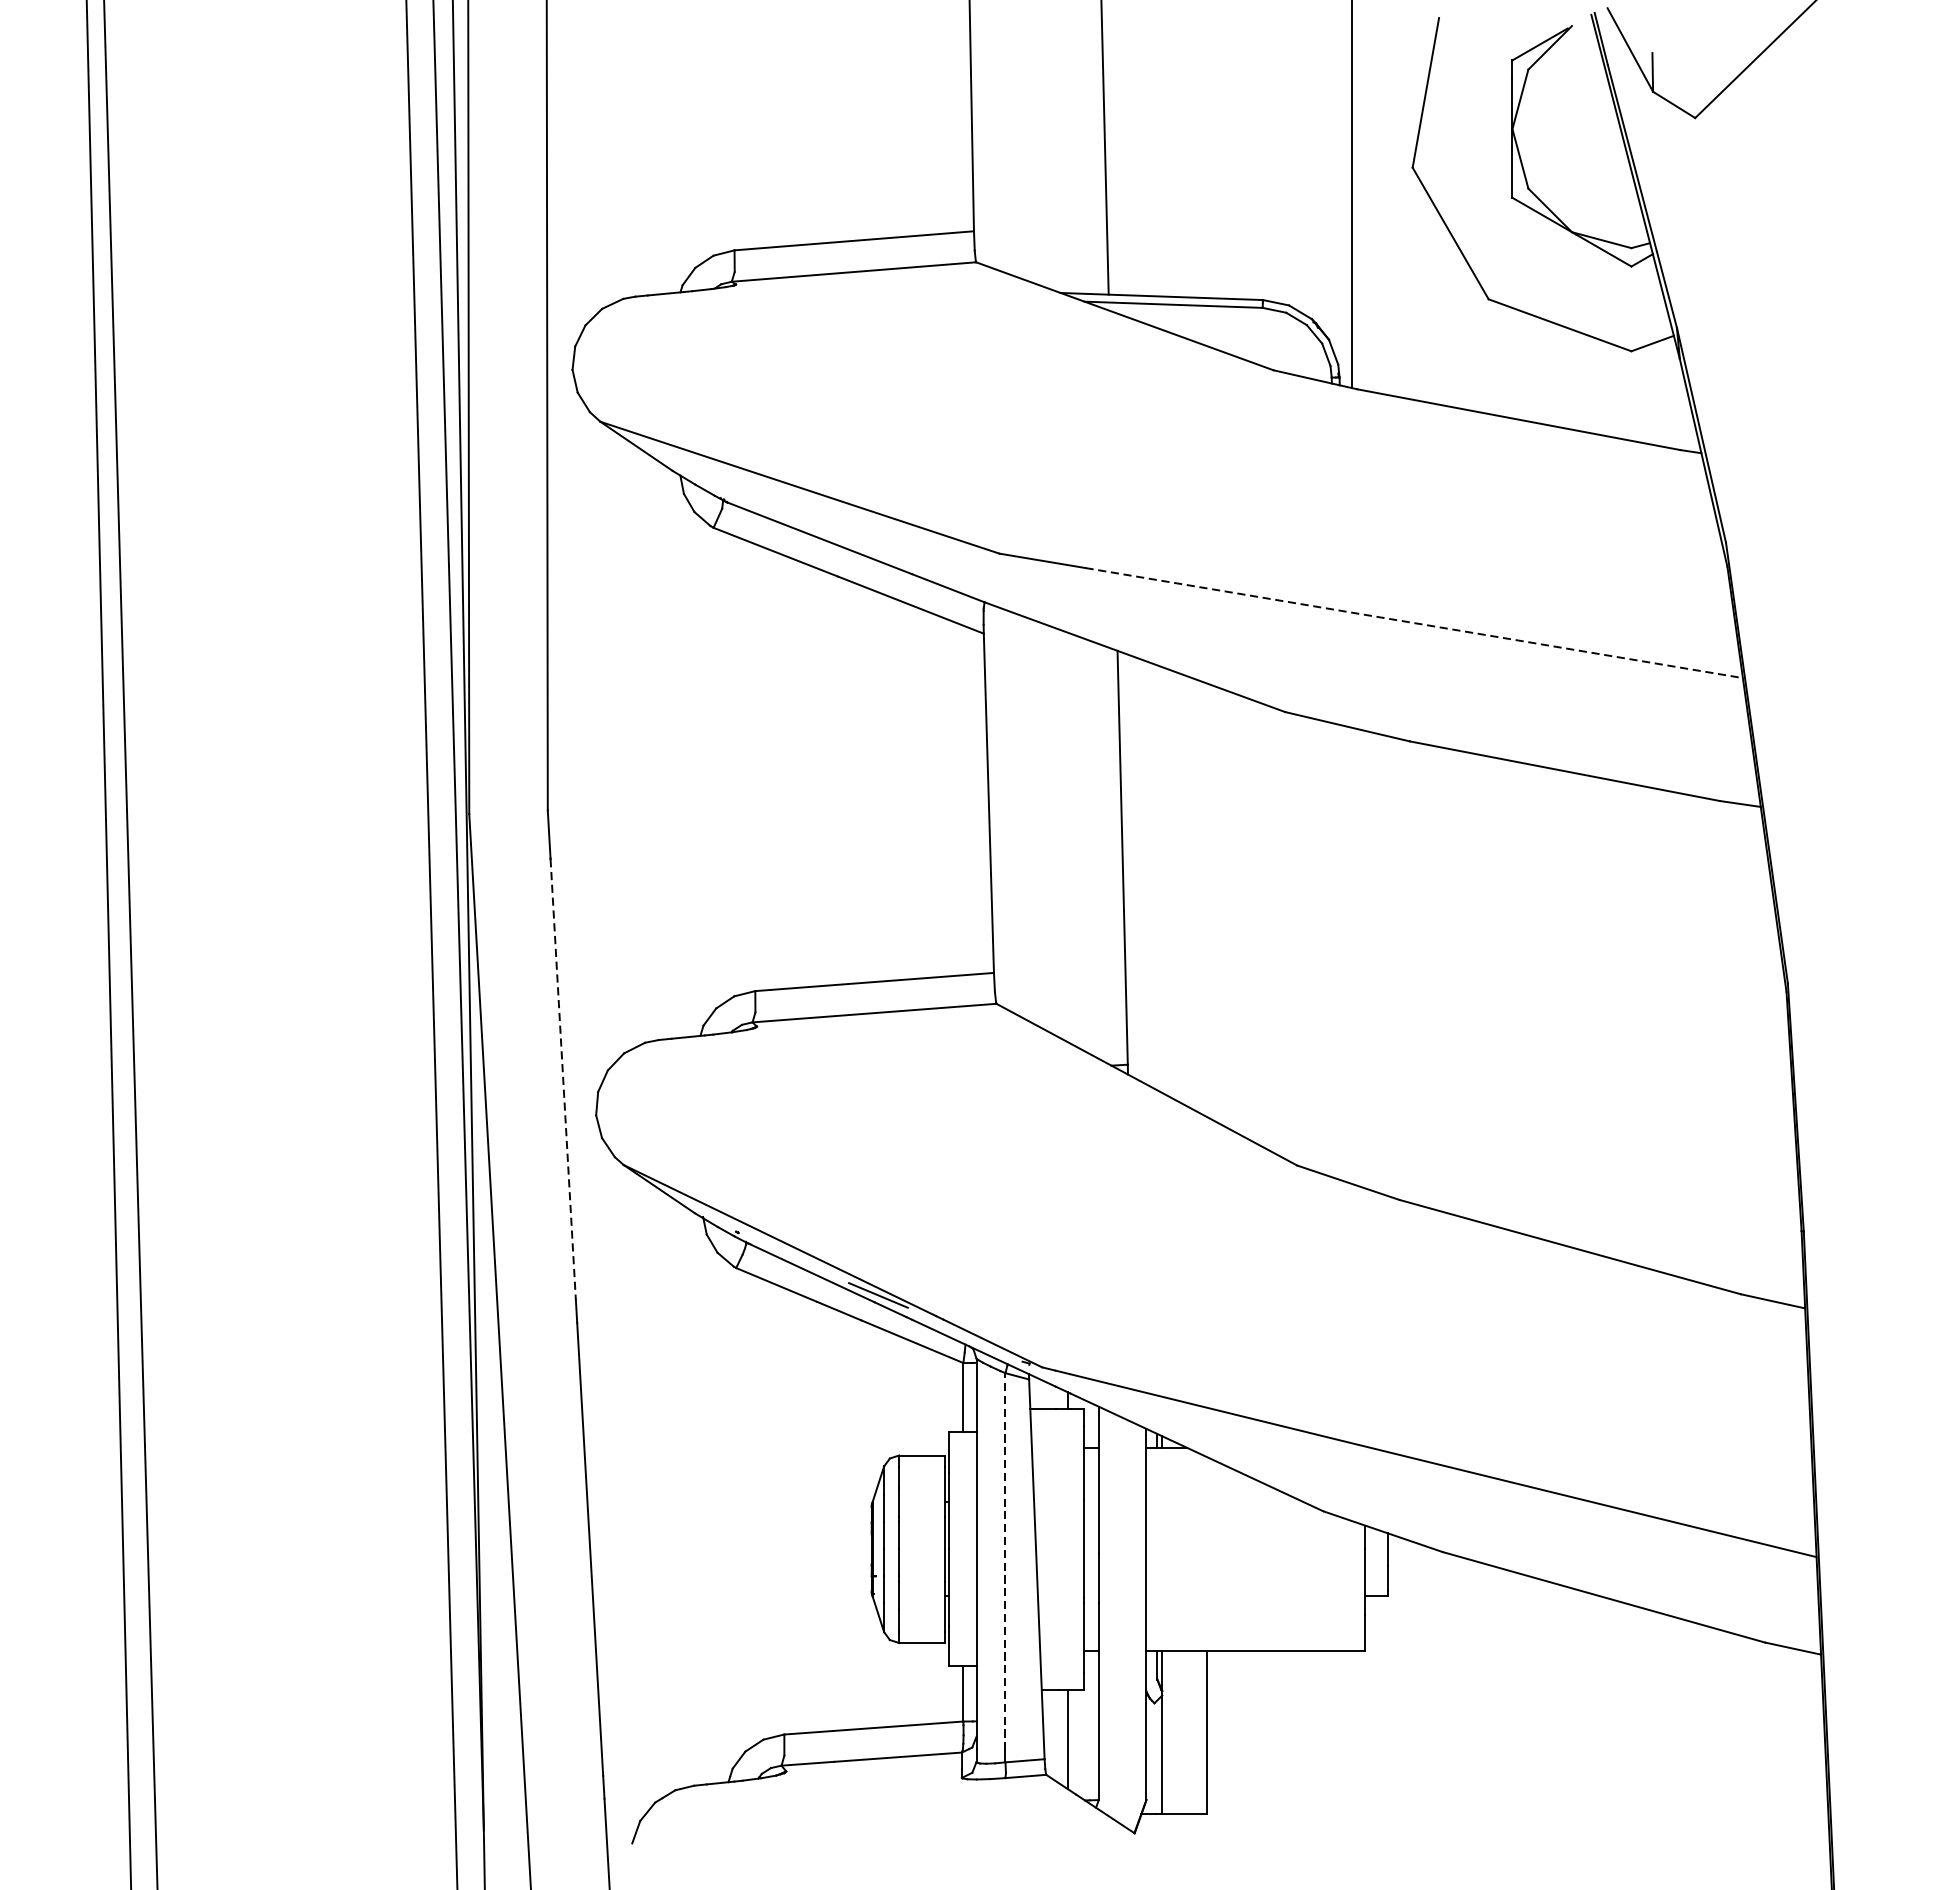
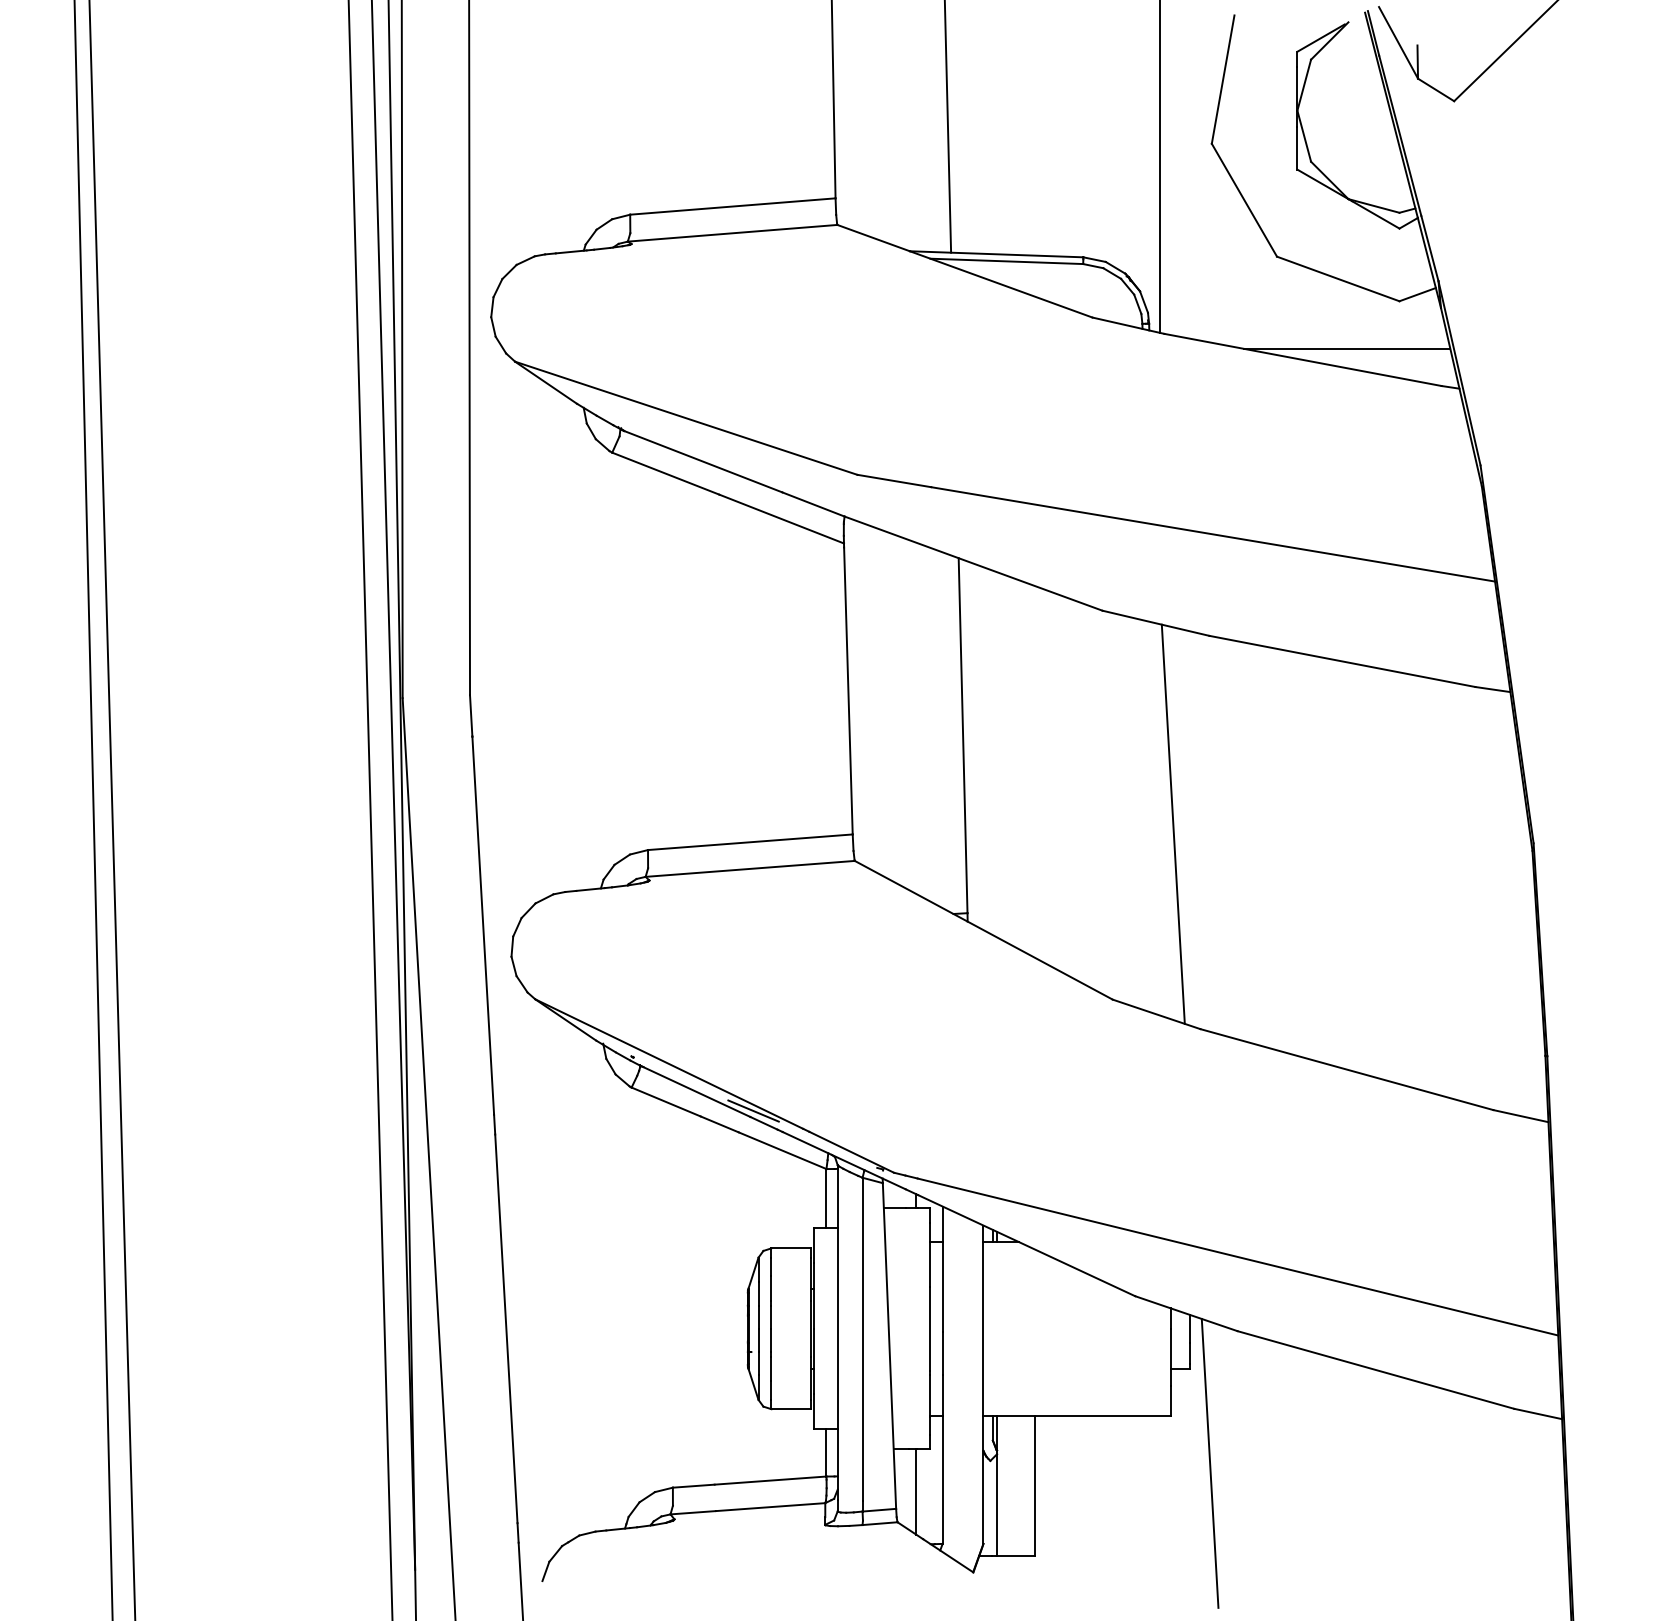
line: (1570, 406) -> (1347, 348), added
line: (1414, 623) -> (1213, 534), dashed -> solid
line: (1366, 960) -> (1172, 823), added
line: (563, 1080) -> (483, 926), dashed -> solid
line: (1005, 1561) -> (862, 1339), dashed -> solid
line: (1409, 1705) -> (1209, 1462), added

